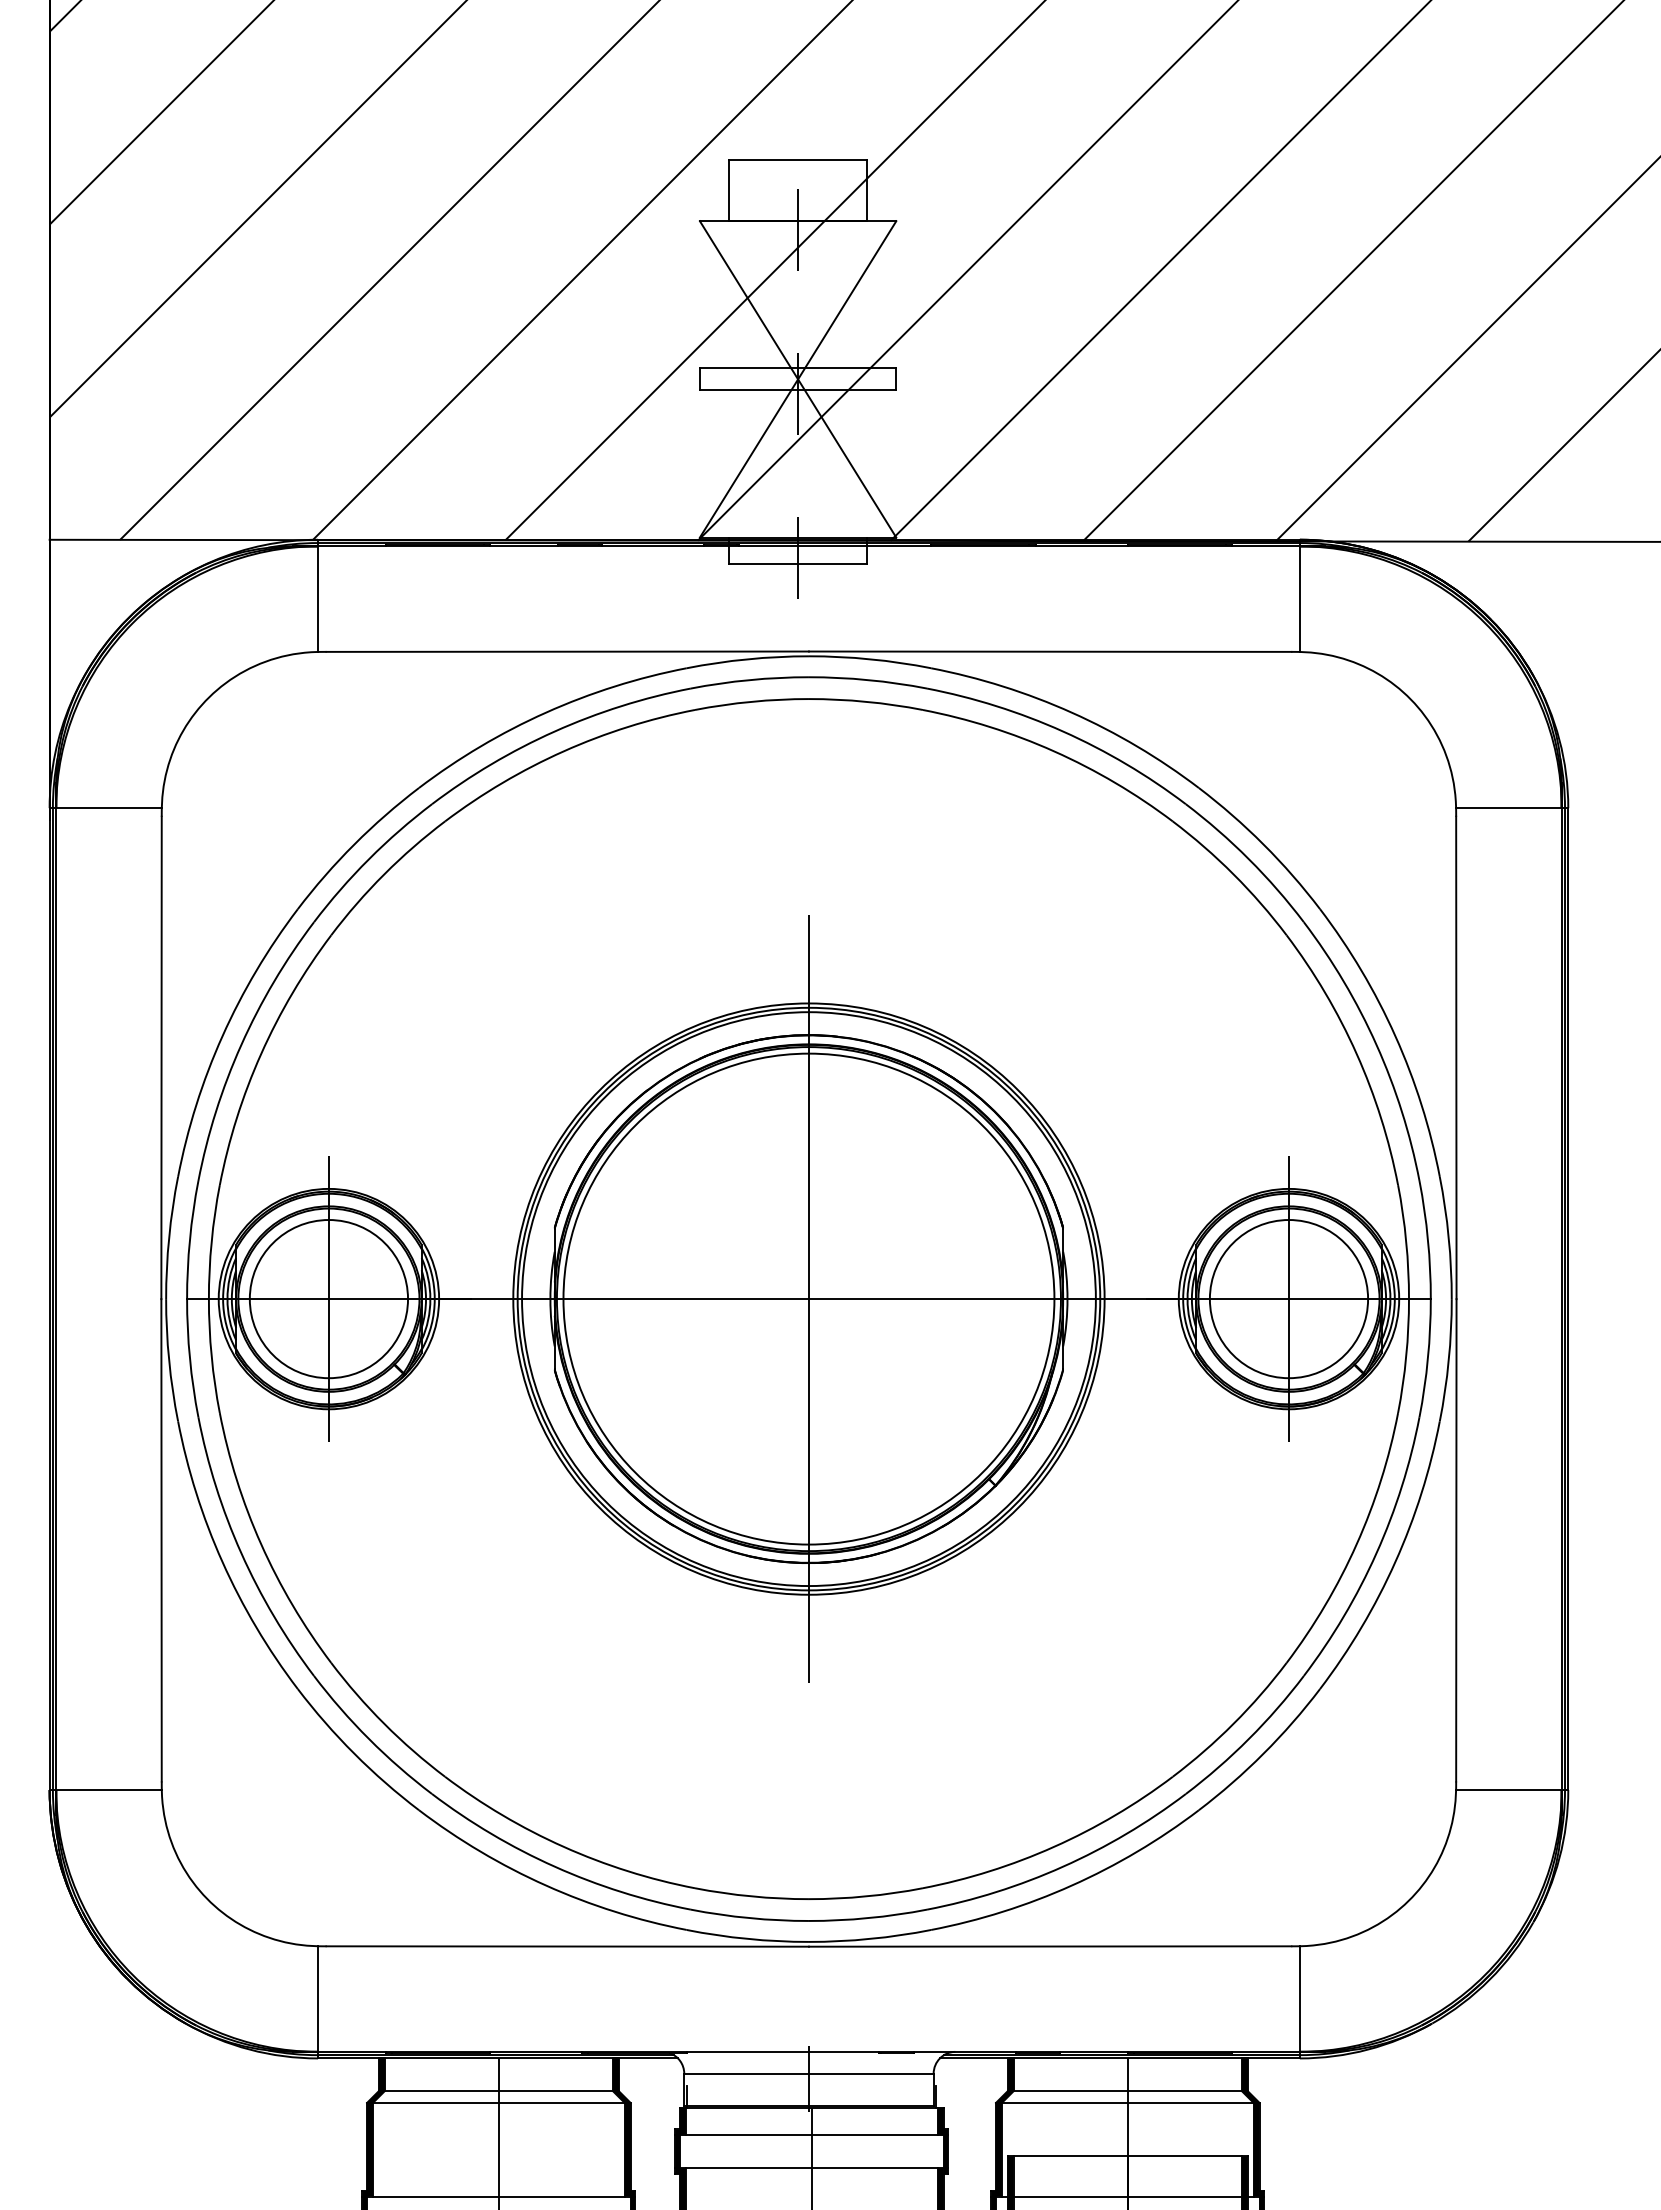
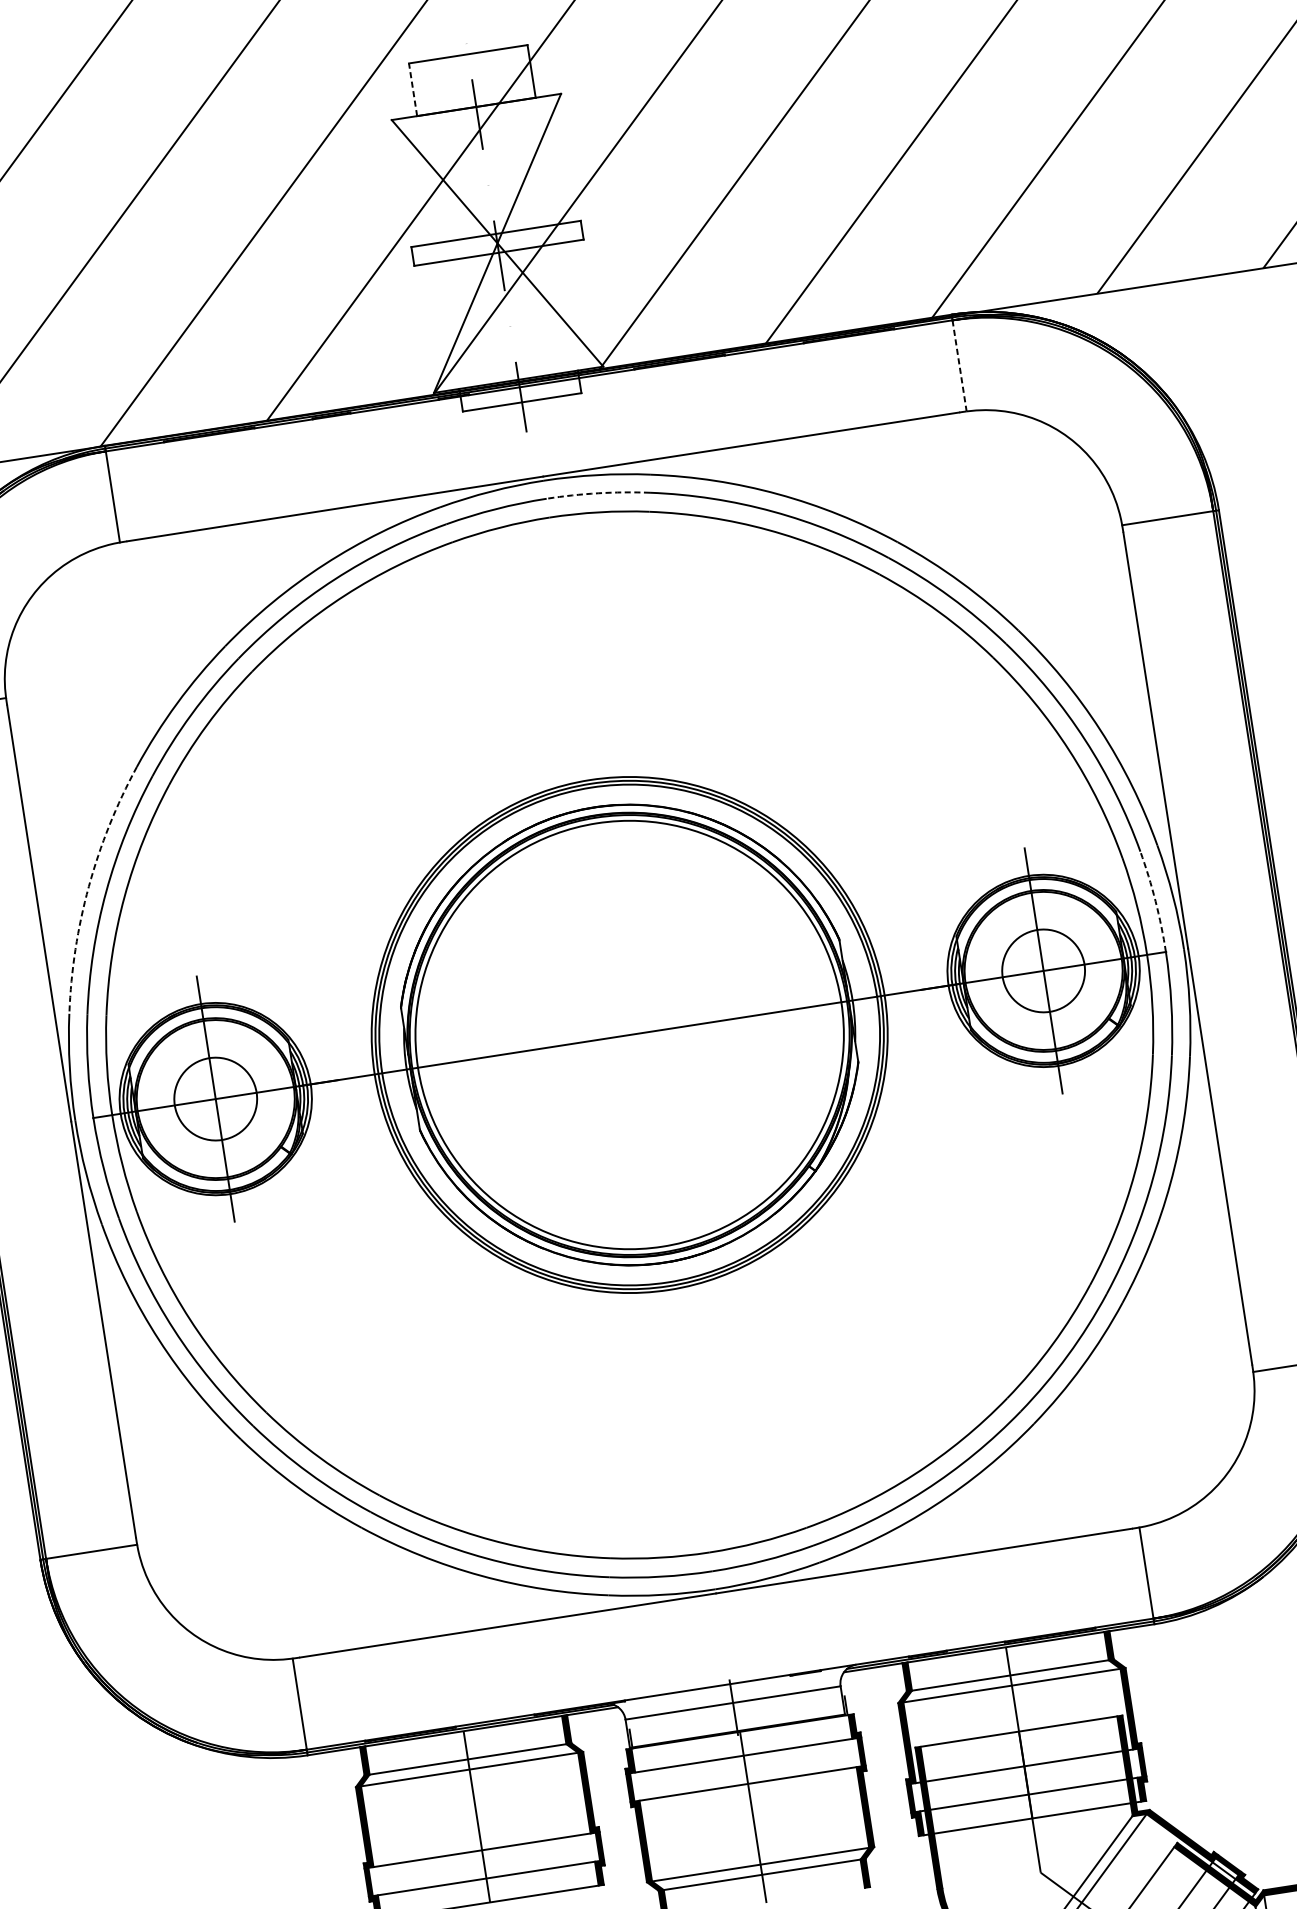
line: (729, 190) -> (413, 89), solid -> dashed
line: (1299, 599) -> (959, 366), solid -> dashed
arc: (868, 680) -> (598, 493), solid -> dashed
arc: (222, 1036) -> (88, 886), solid -> dashed
arc: (1427, 1239) -> (1155, 901), solid -> dashed
line: (808, 1298) -> (629, 1034), removed
circle: (328, 1299) -> (215, 1099), size x0.6
circle: (1288, 1299) -> (1043, 971), size x0.6

